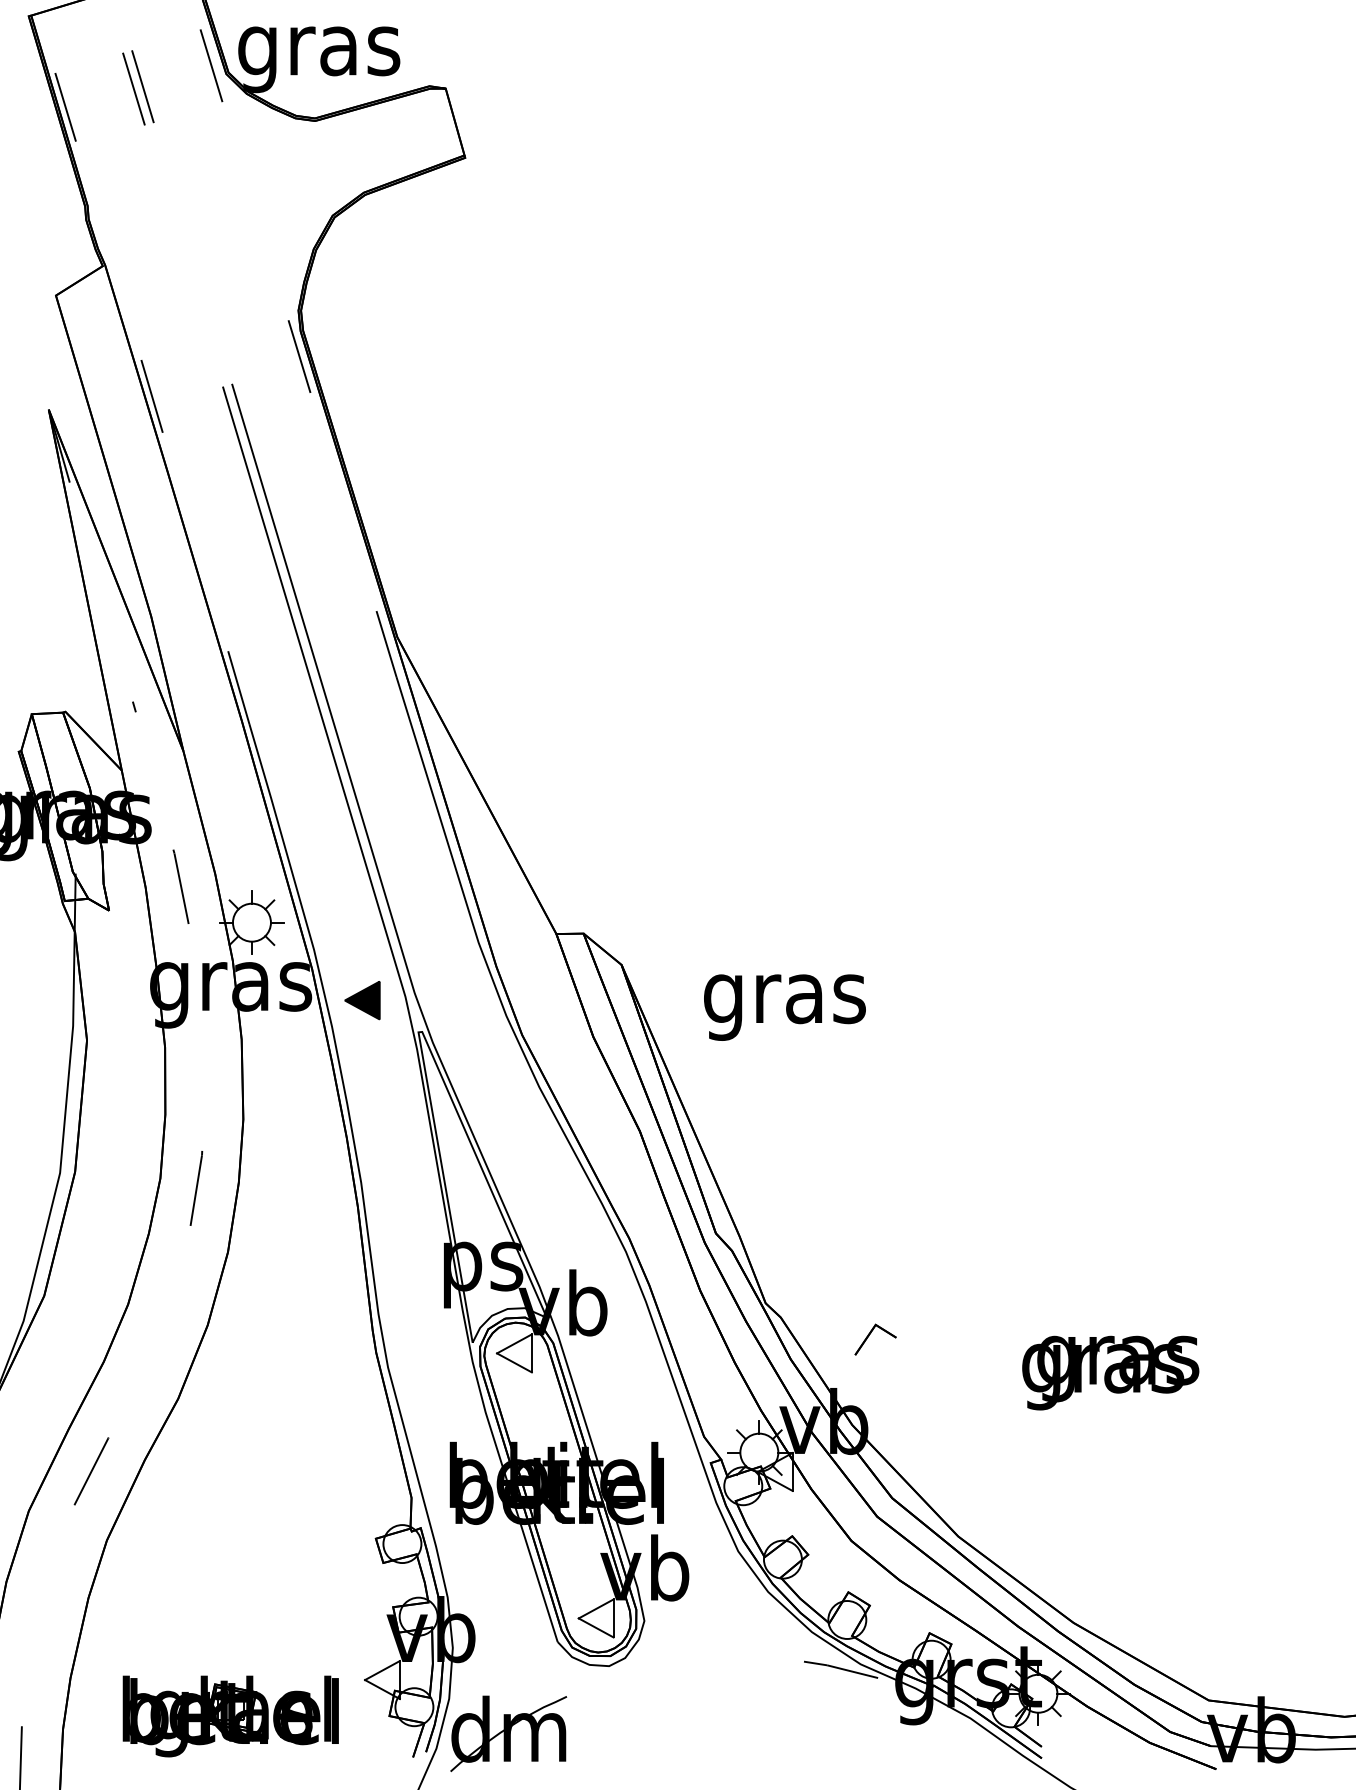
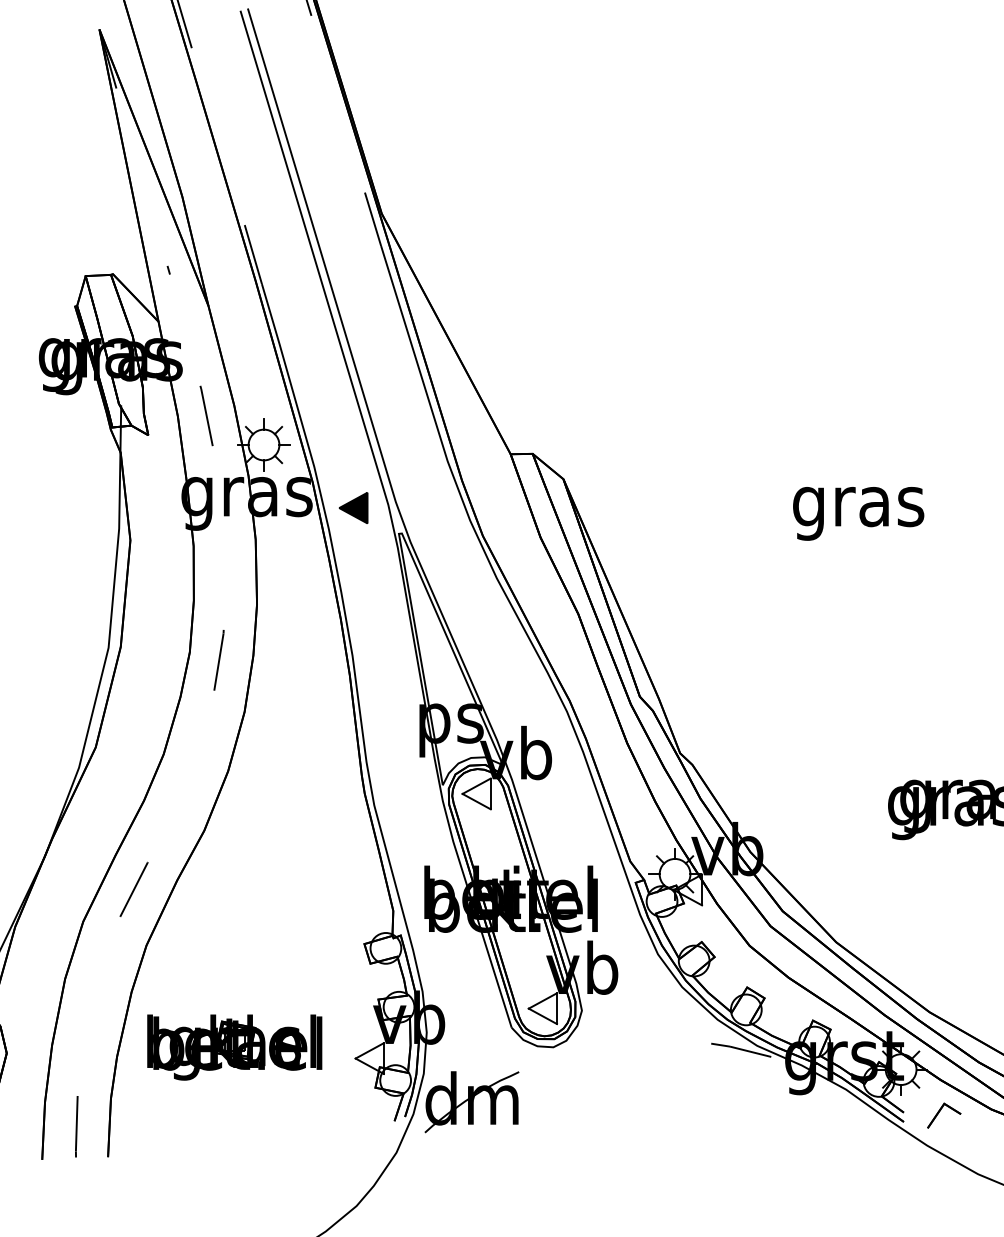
text: (784, 1007) -> (858, 513), moved
part: (869, 1336) -> (939, 1113), moved
part: (230, 1716) -> (234, 1047), moved

